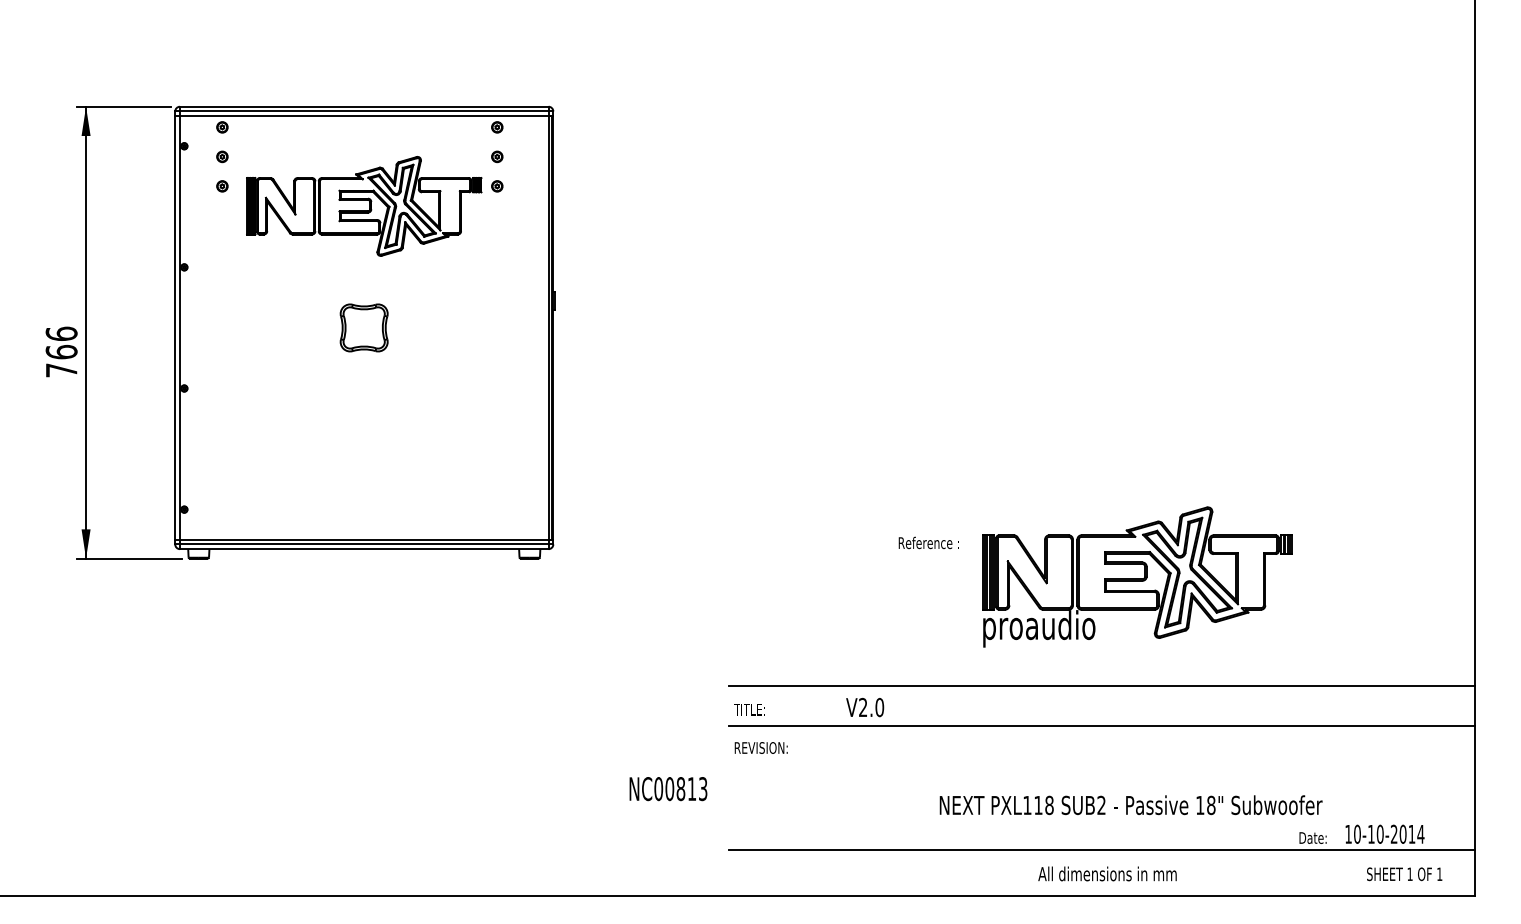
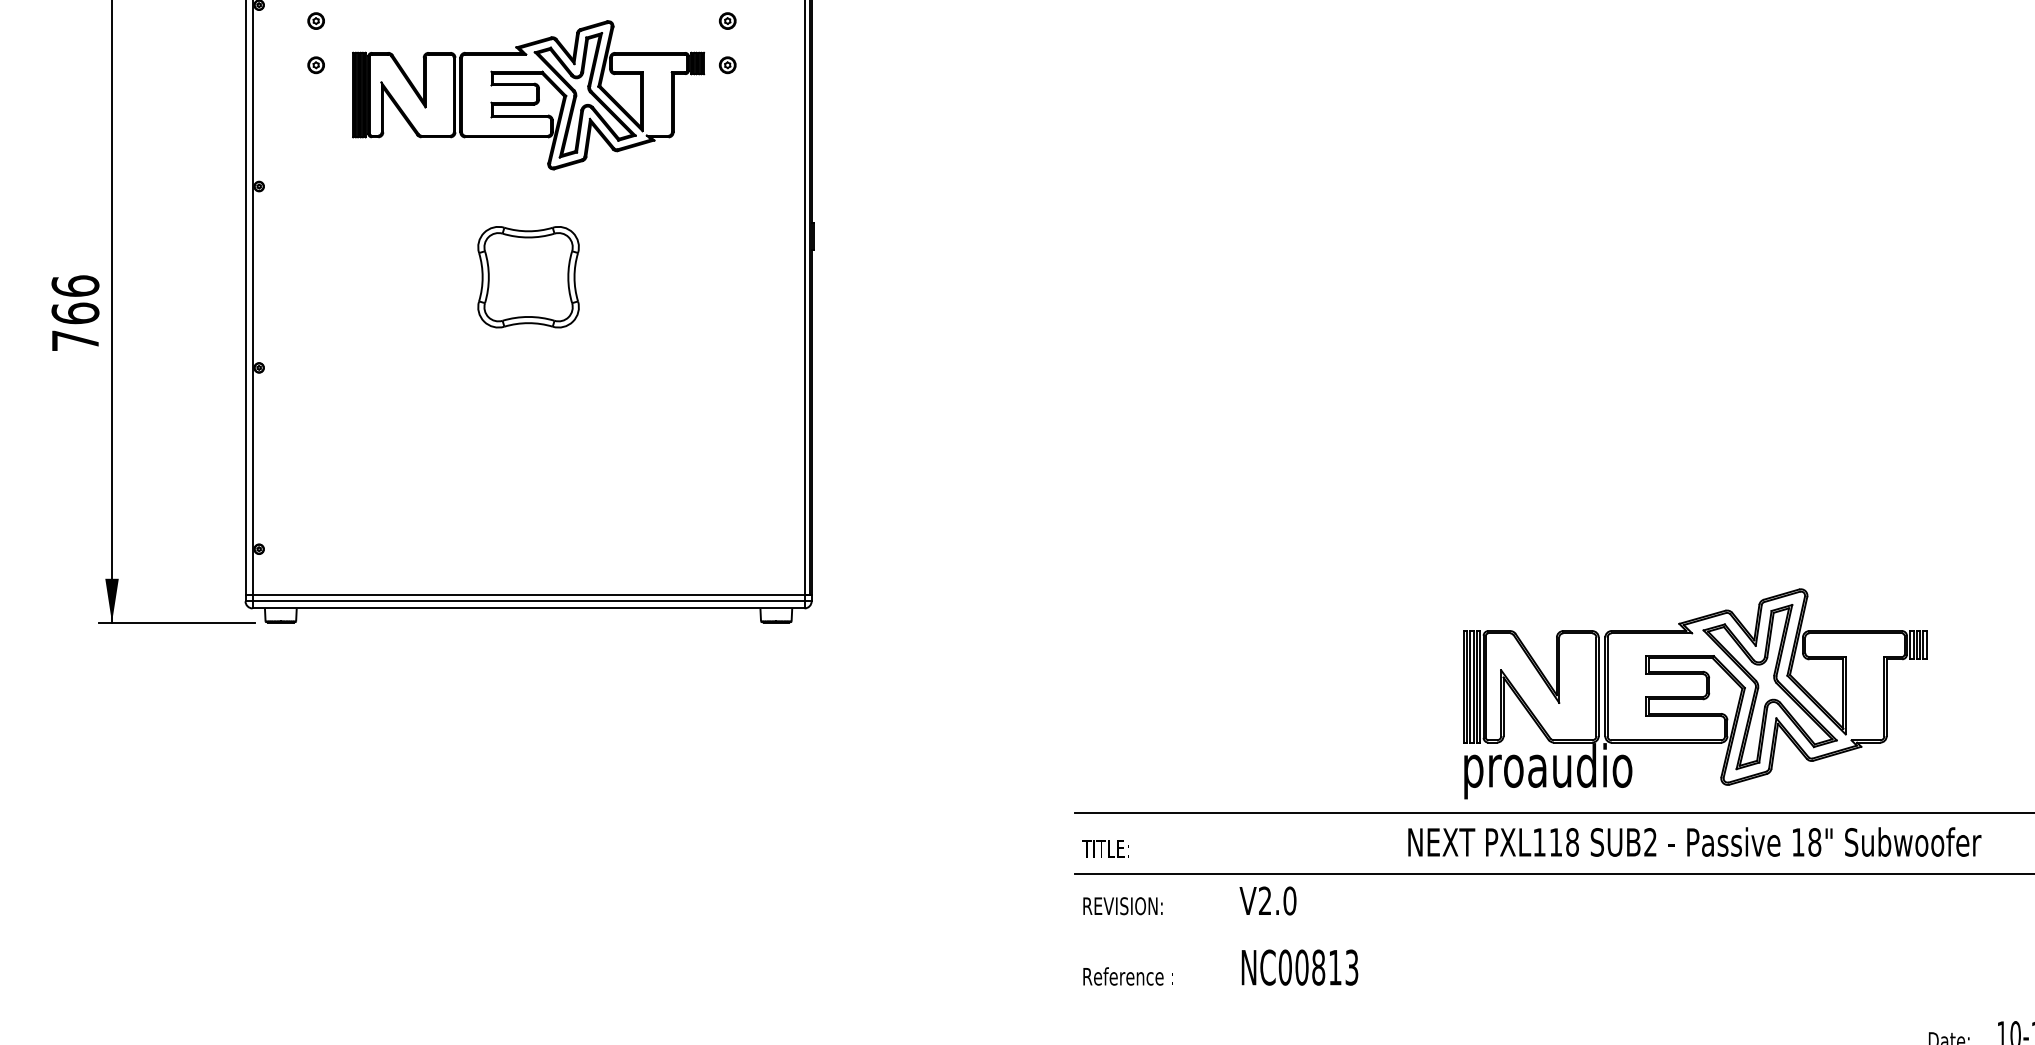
part: (363, 327) -> (527, 276), size x1.43
text: (928, 542) -> (1127, 975), moved
part: (1137, 576) -> (1695, 692), moved
text: (865, 707) -> (1268, 900), moved
text: (668, 789) -> (1300, 968), moved
text: (1130, 805) -> (1693, 842), moved

